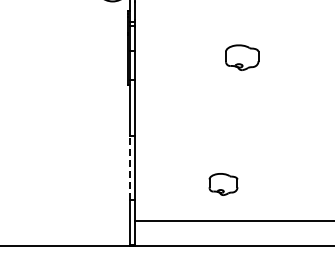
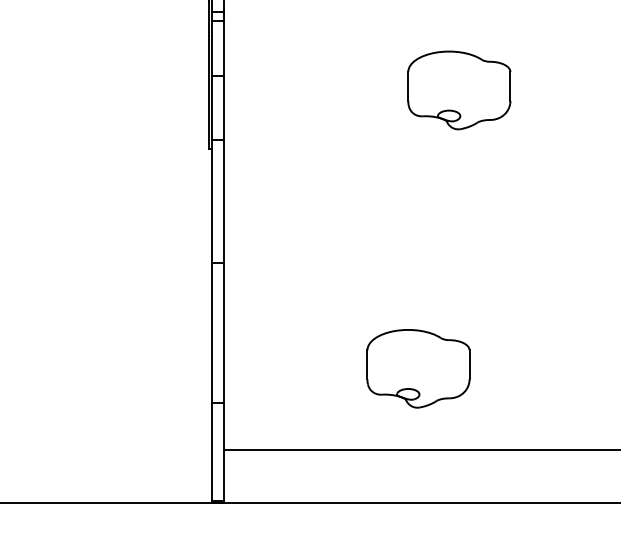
part: (242, 57) -> (460, 90), size x1.43
line: (129, 168) -> (212, 333), dashed -> solid
part: (223, 184) -> (418, 368), size x1.67

